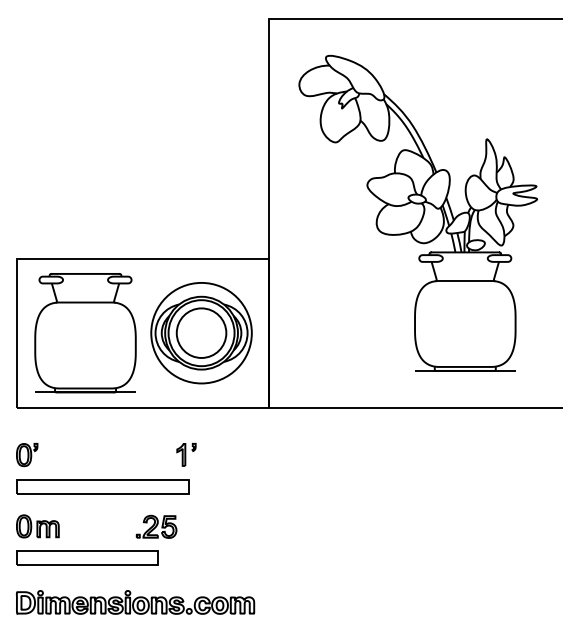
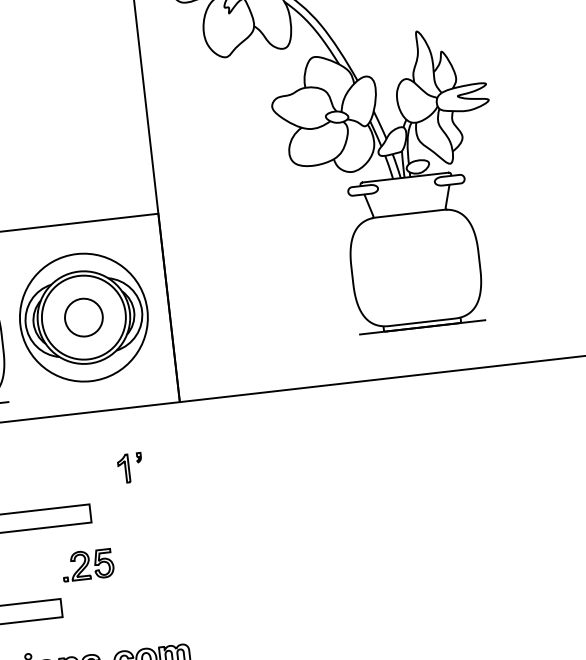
circle: (201, 332) -> (83, 316), size x0.6
part: (186, 454) -> (130, 467), moved
part: (156, 526) -> (87, 564), moved

